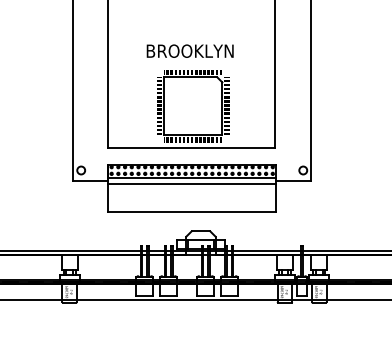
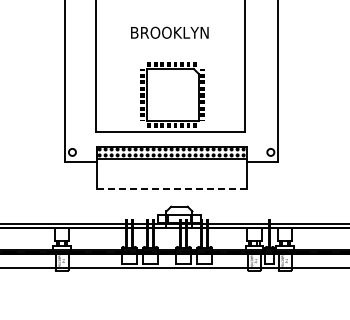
text: (189, 50) -> (169, 32), moved
line: (192, 184) -> (171, 164), removed
line: (192, 212) -> (171, 189), solid -> dashed

